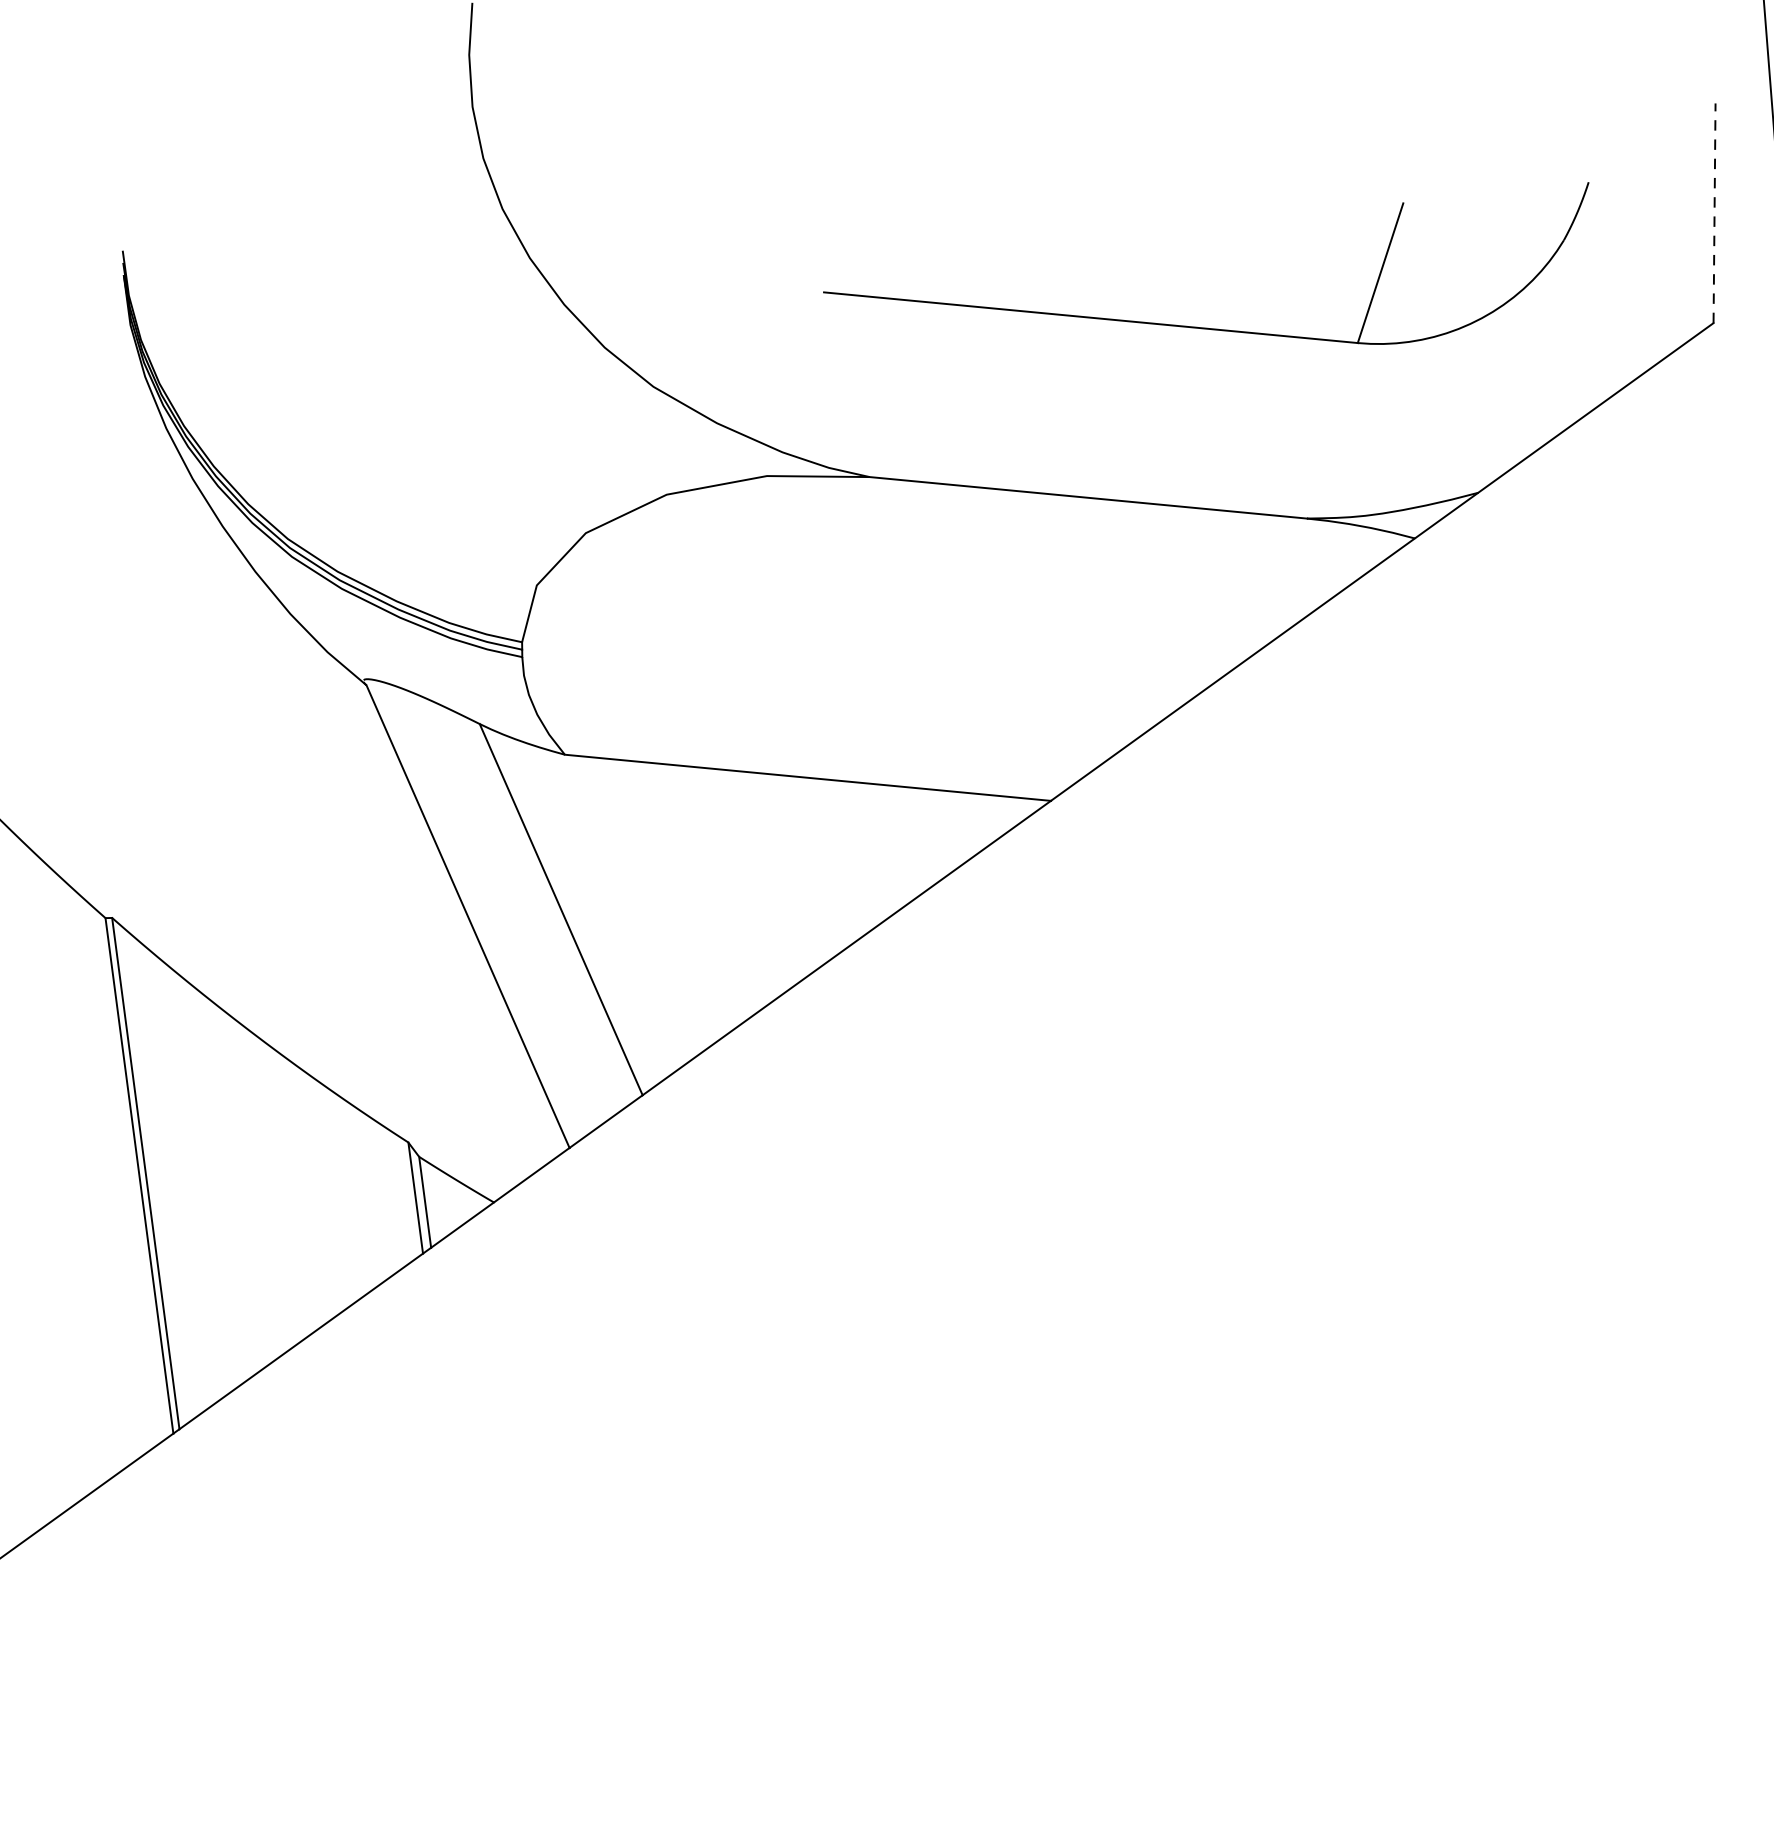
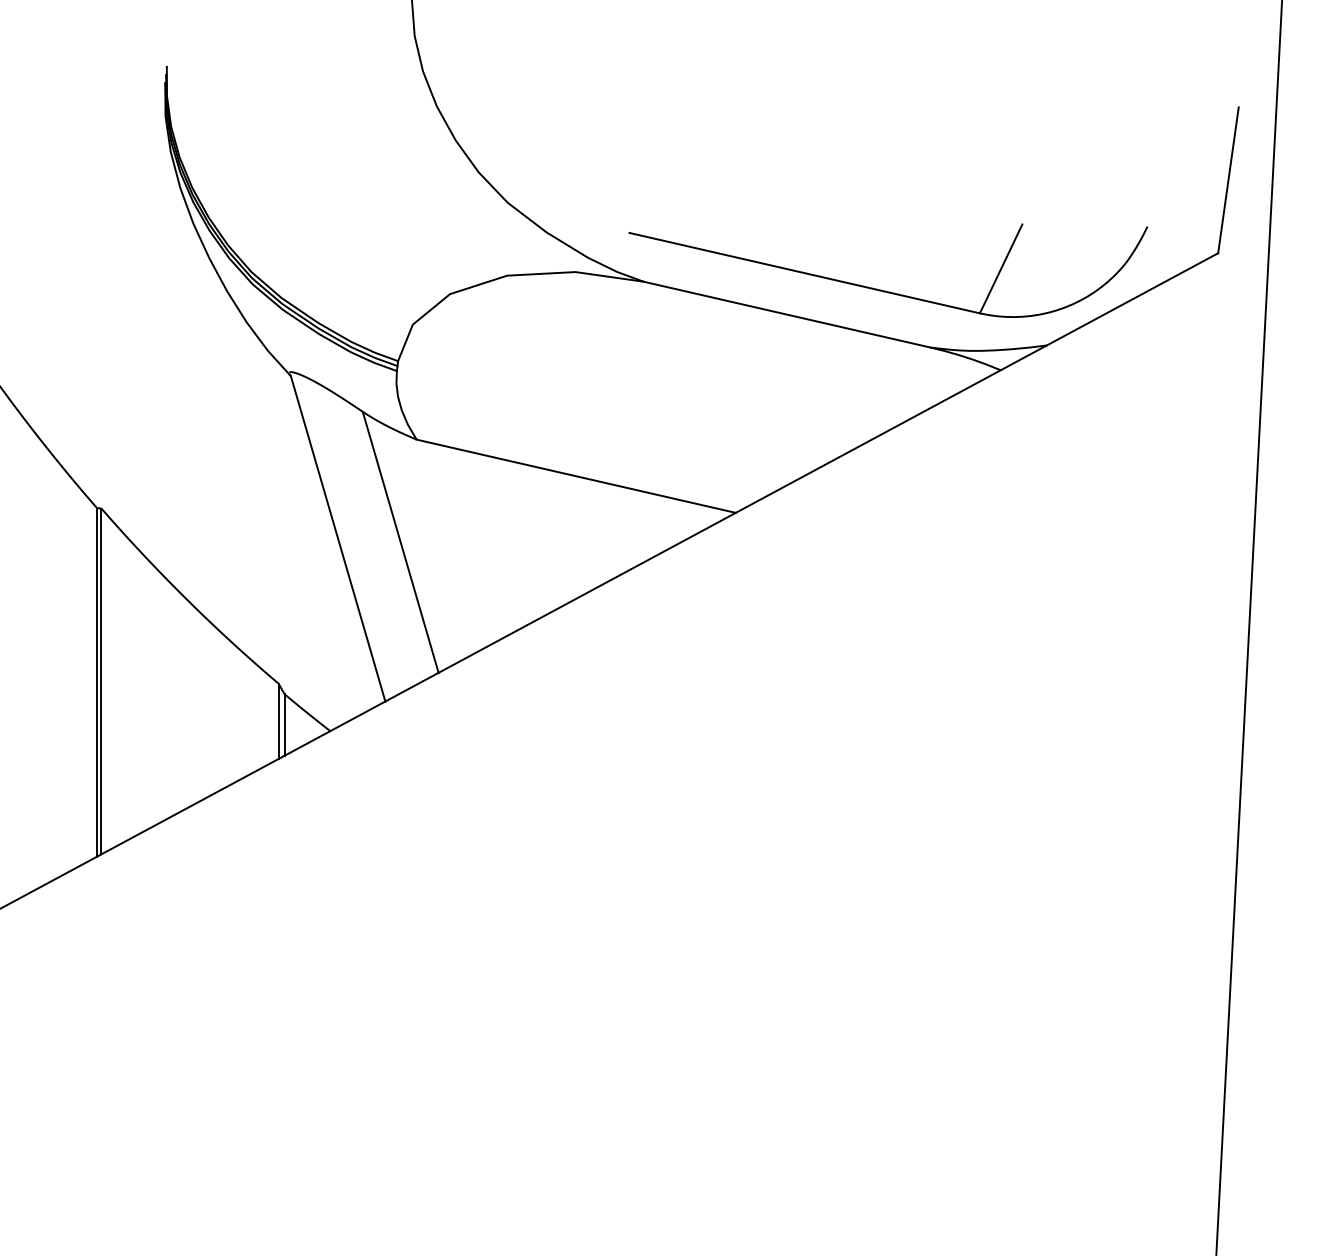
line: (1714, 213) -> (1228, 180), dashed -> solid
part: (1213, 327) -> (885, 290), moved

